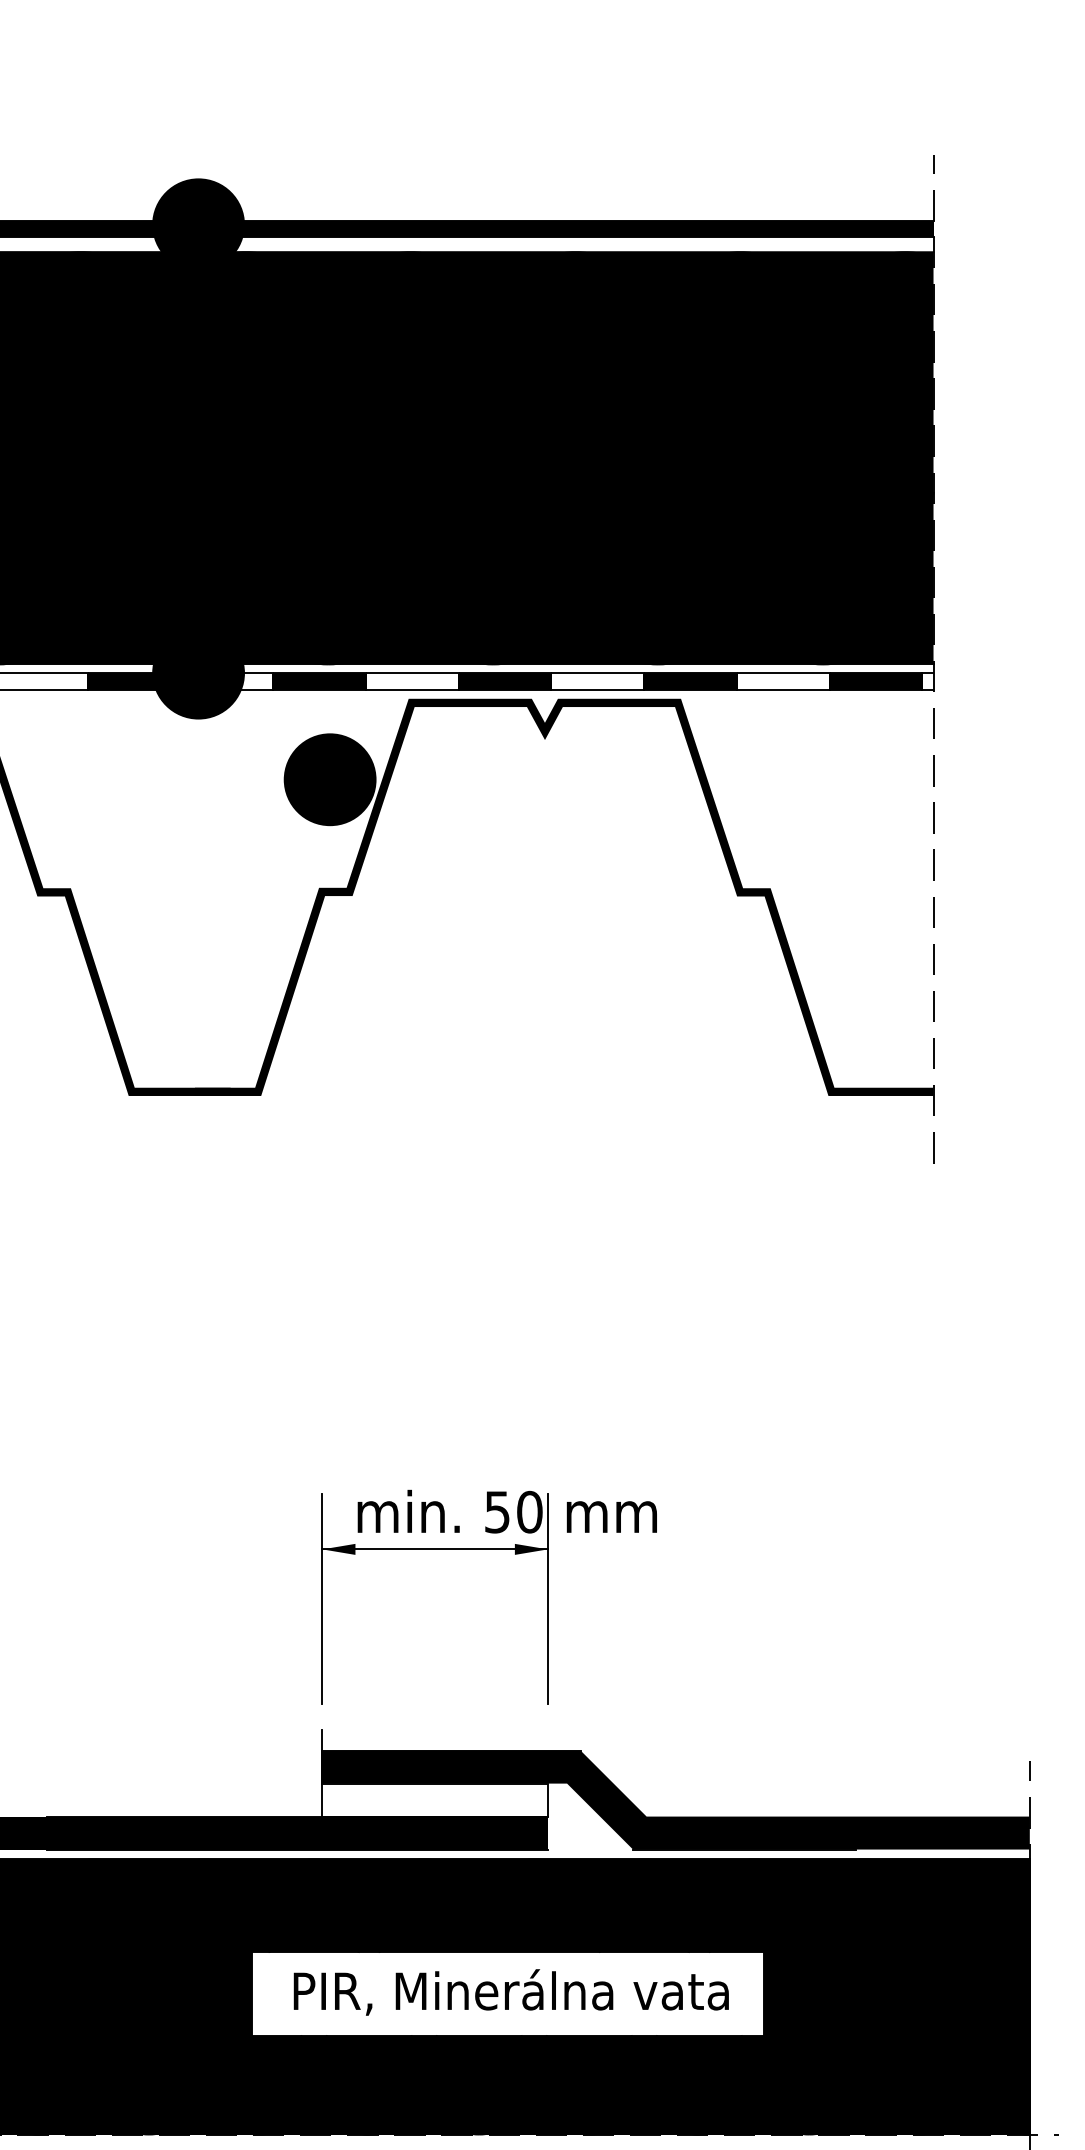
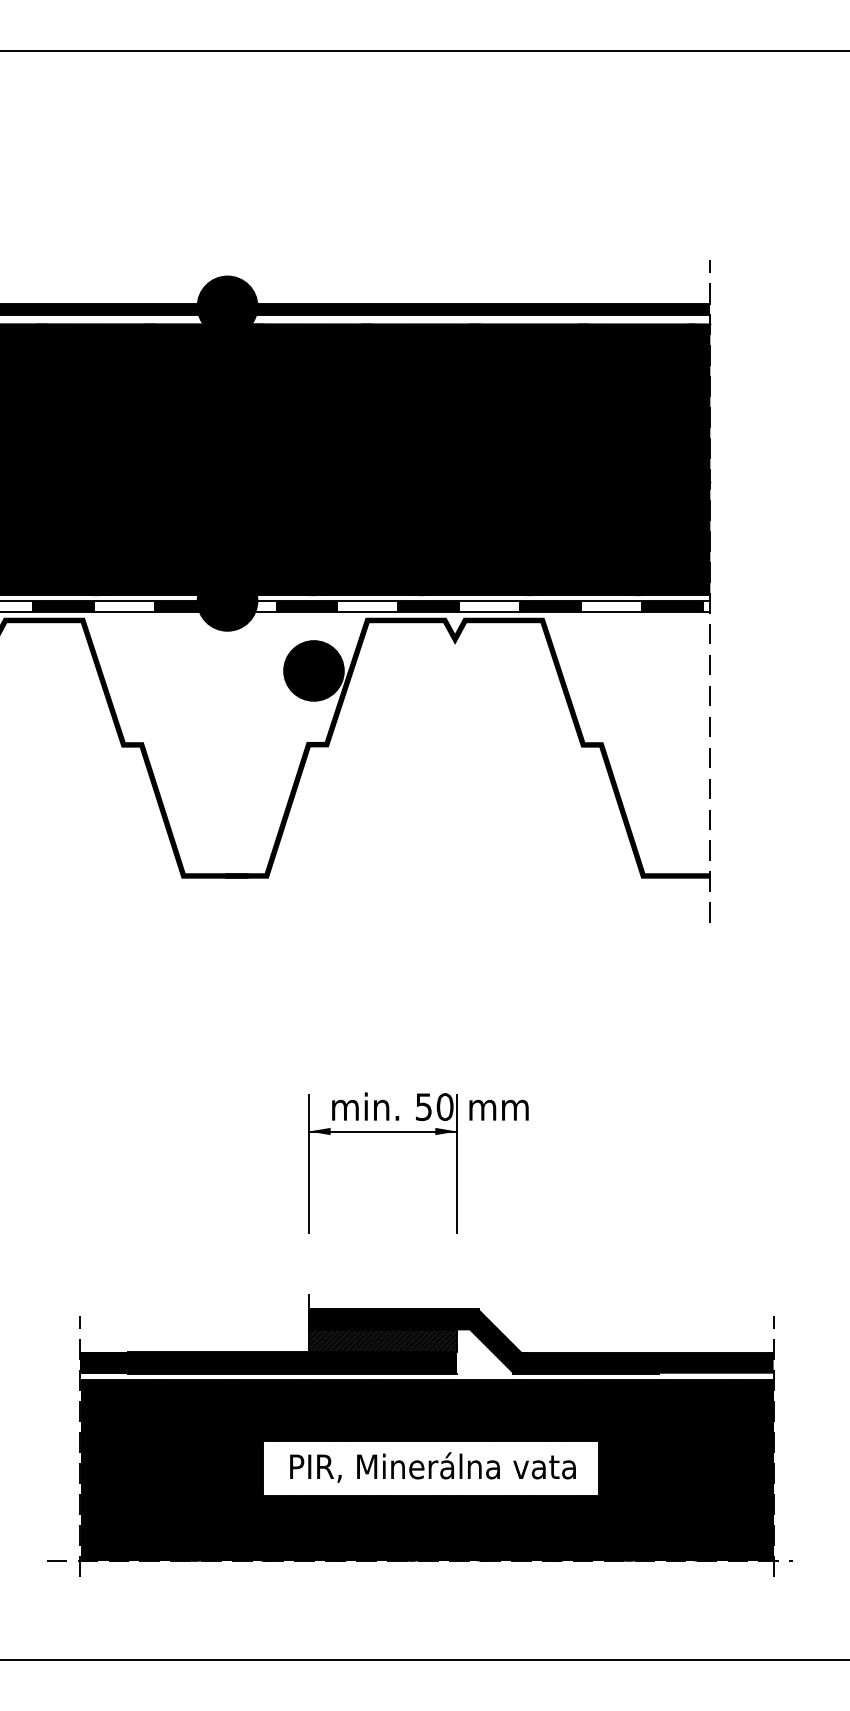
part: (489, 1550) -> (418, 1132), moved
hatch: (434, 1800) -> (382, 1341), added

